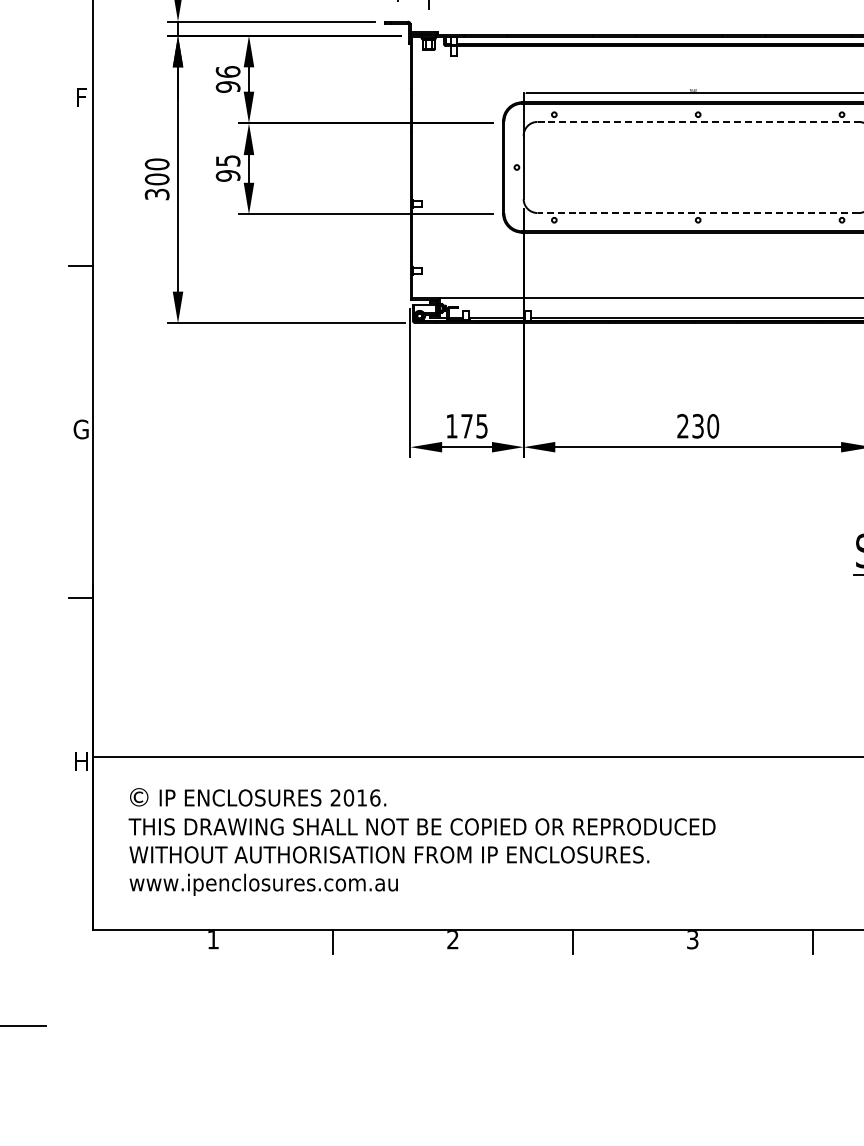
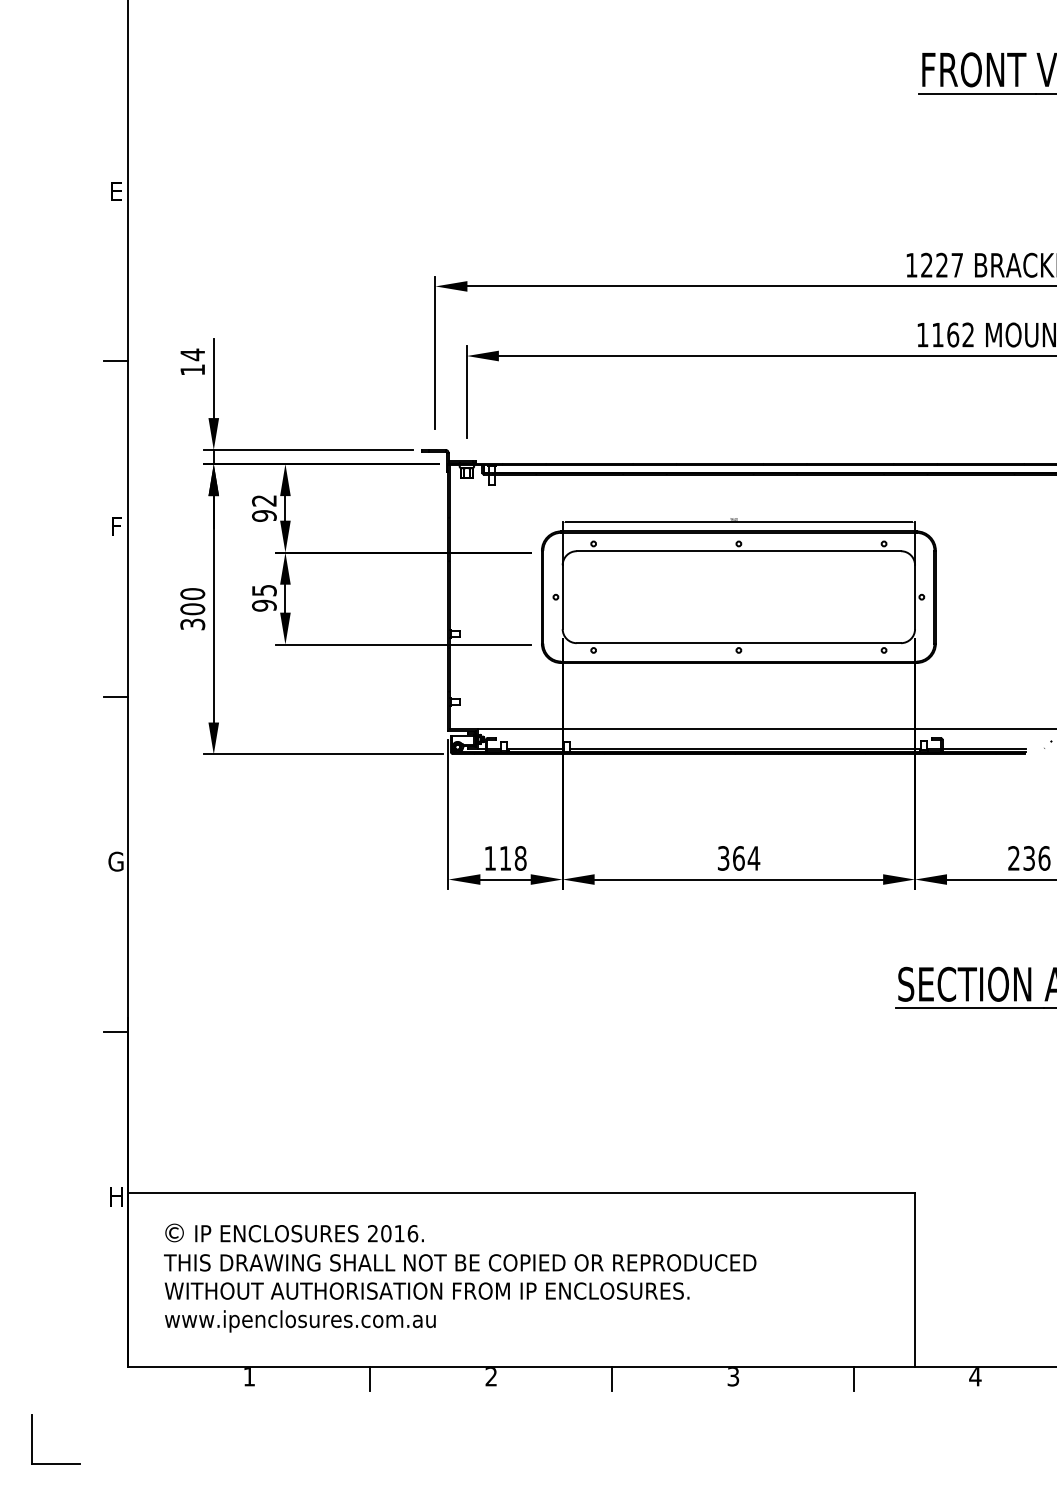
text: (228, 71) -> (264, 500), 96 -> 92
line: (698, 122) -> (739, 551), dashed -> solid
line: (697, 213) -> (738, 643), dashed -> solid
text: (474, 426) -> (513, 858), 175 -> 118
text: (698, 426) -> (739, 858), 230 -> 364

